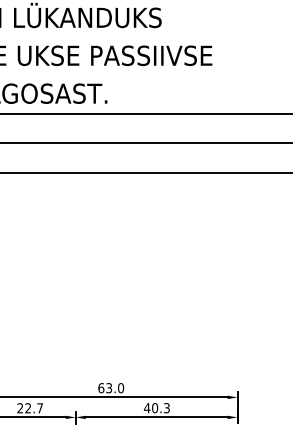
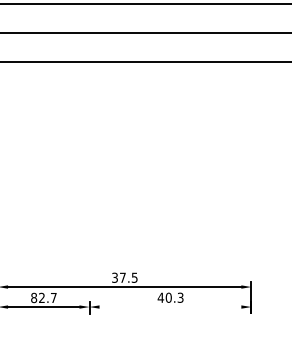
text: (111, 388) -> (125, 278), 63.0 -> 37.5
text: (20, 408) -> (34, 298), 22.7 -> 82.7
line: (156, 417) -> (170, 307), removed

